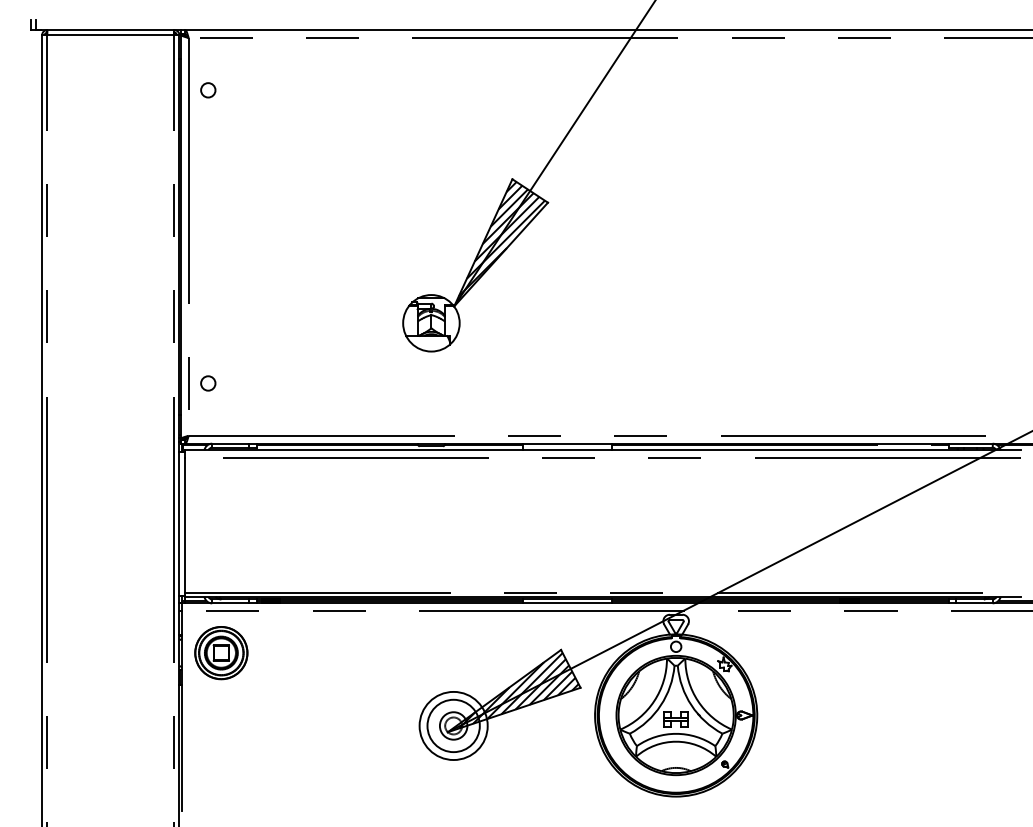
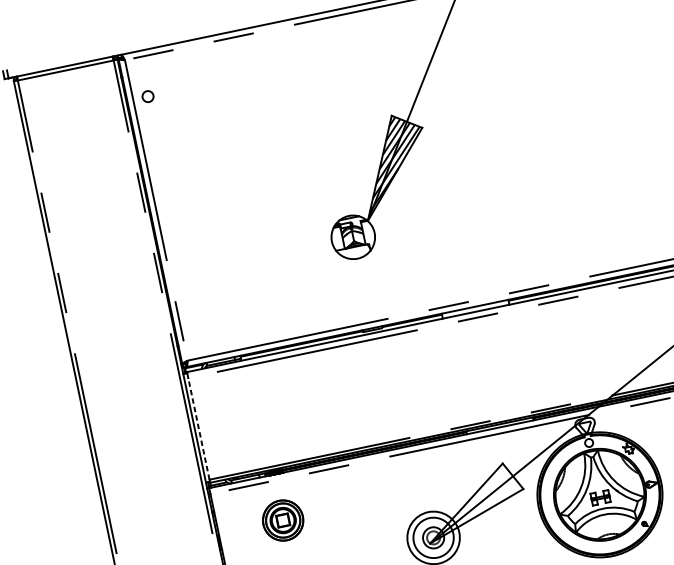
circle: (208, 383) -> (194, 317), removed
line: (184, 524) -> (198, 428), solid -> dashed
part: (221, 653) -> (283, 520), moved
hatch: (518, 690) -> (476, 500), removed

